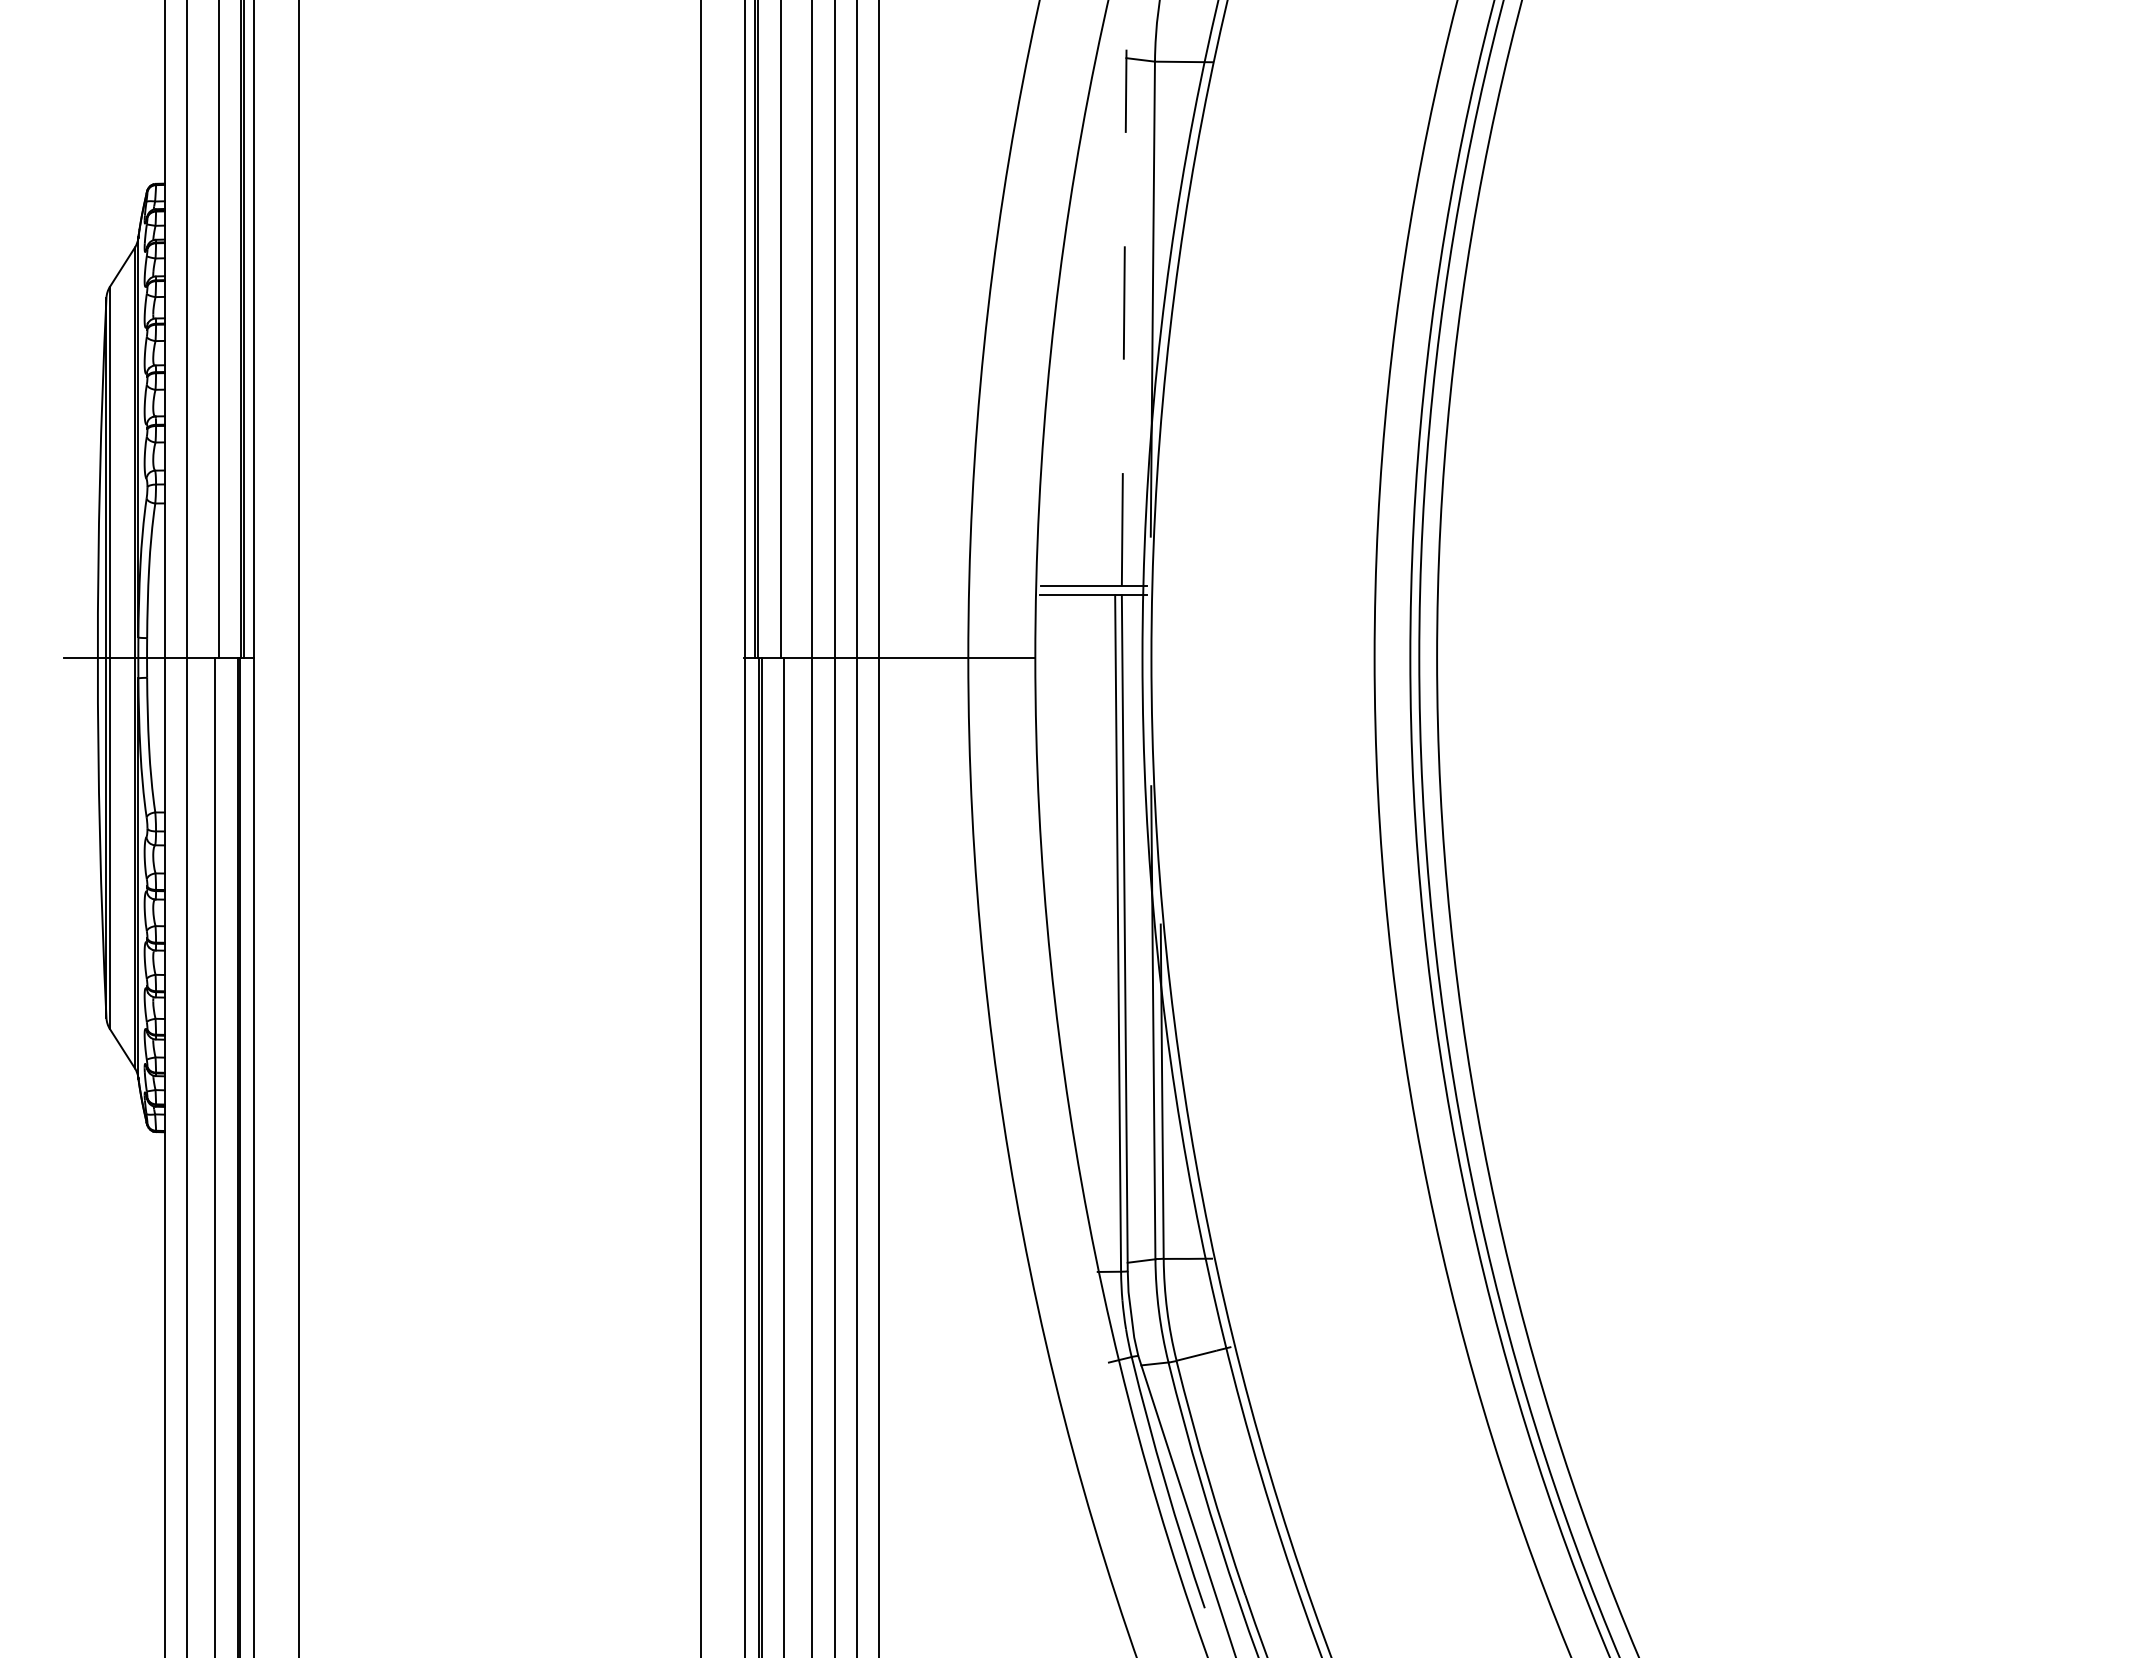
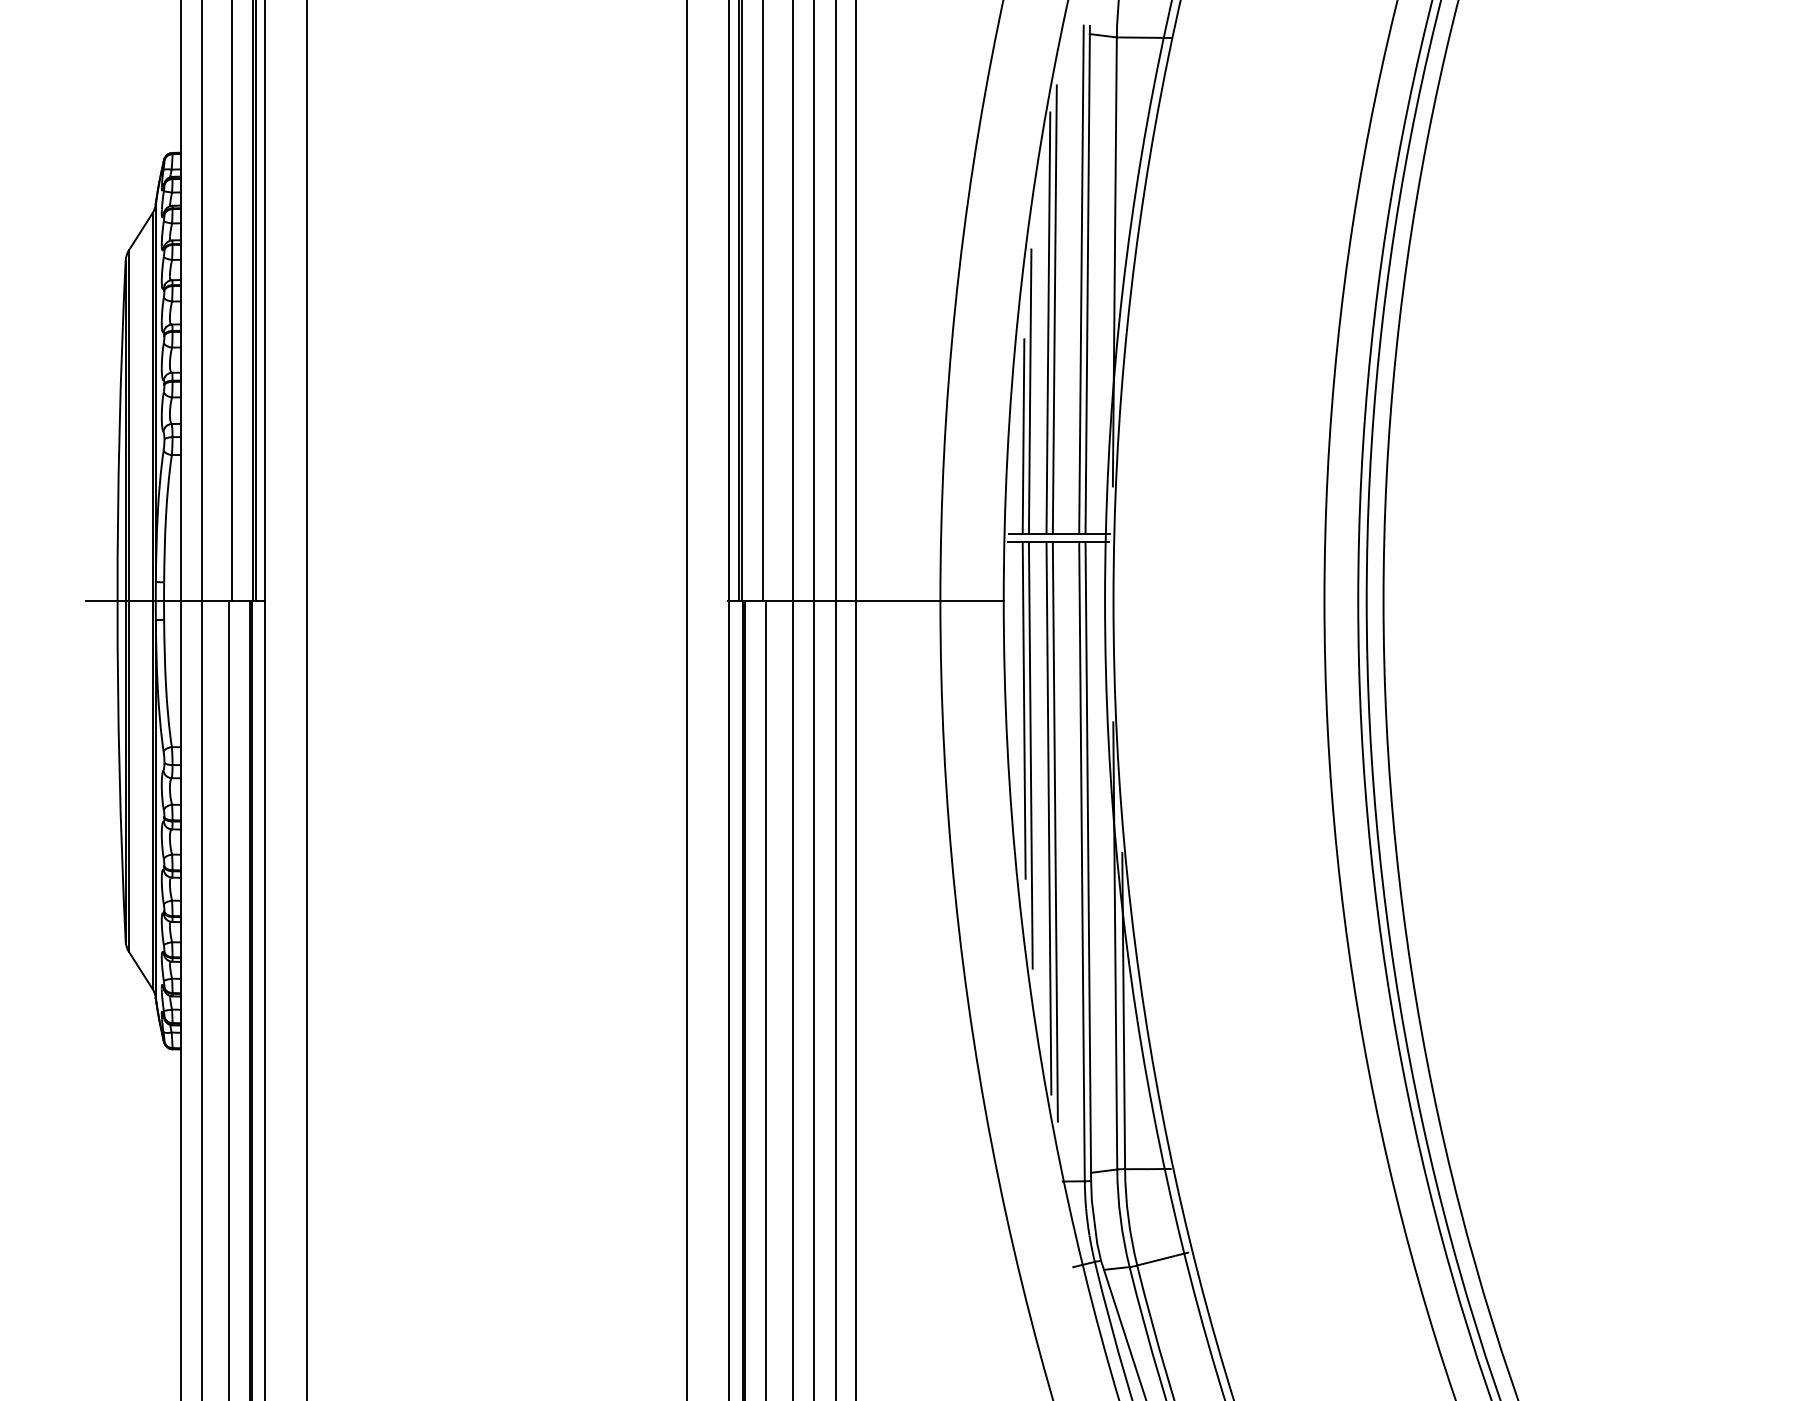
line: (1117, 317) -> (1081, 279), added
line: (1124, 317) -> (1088, 279), dashed -> solid
line: (1089, 349) -> (1054, 309), added
line: (1082, 363) -> (1048, 322), added
line: (1062, 435) -> (1029, 390), added
line: (1056, 483) -> (1023, 436), added
line: (1056, 773) -> (1023, 710), added
line: (1063, 820) -> (1030, 754), added
line: (1082, 887) -> (1048, 818), added
line: (1089, 901) -> (1054, 831), added

